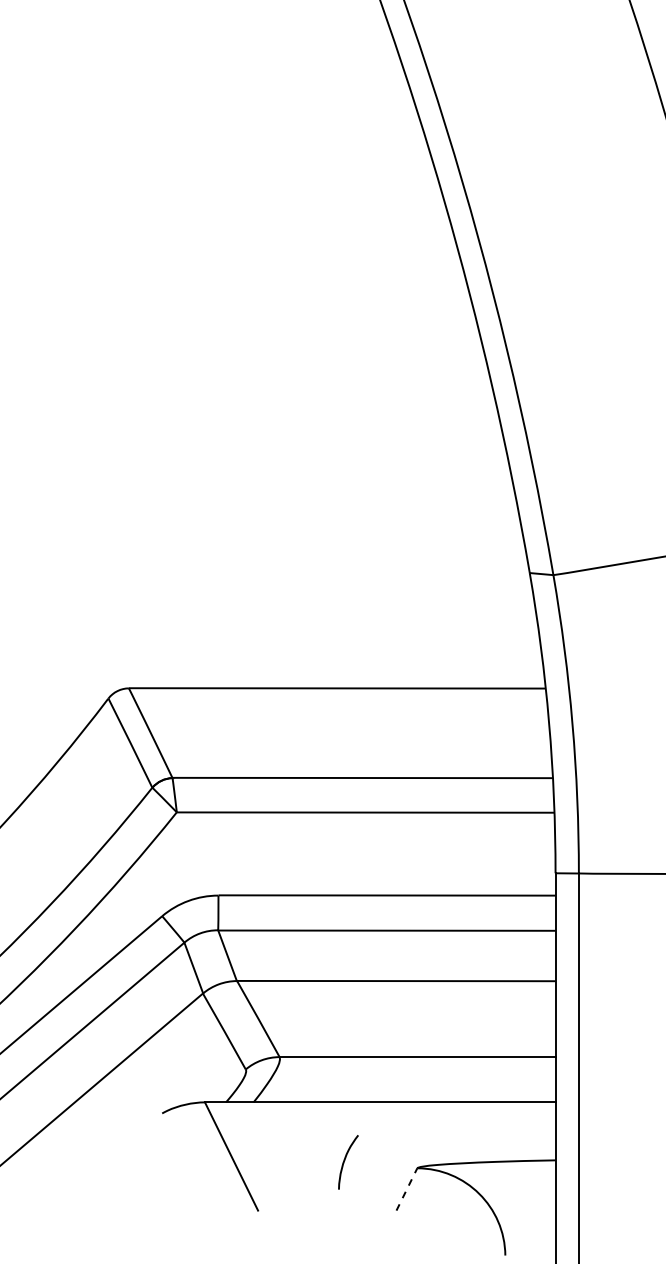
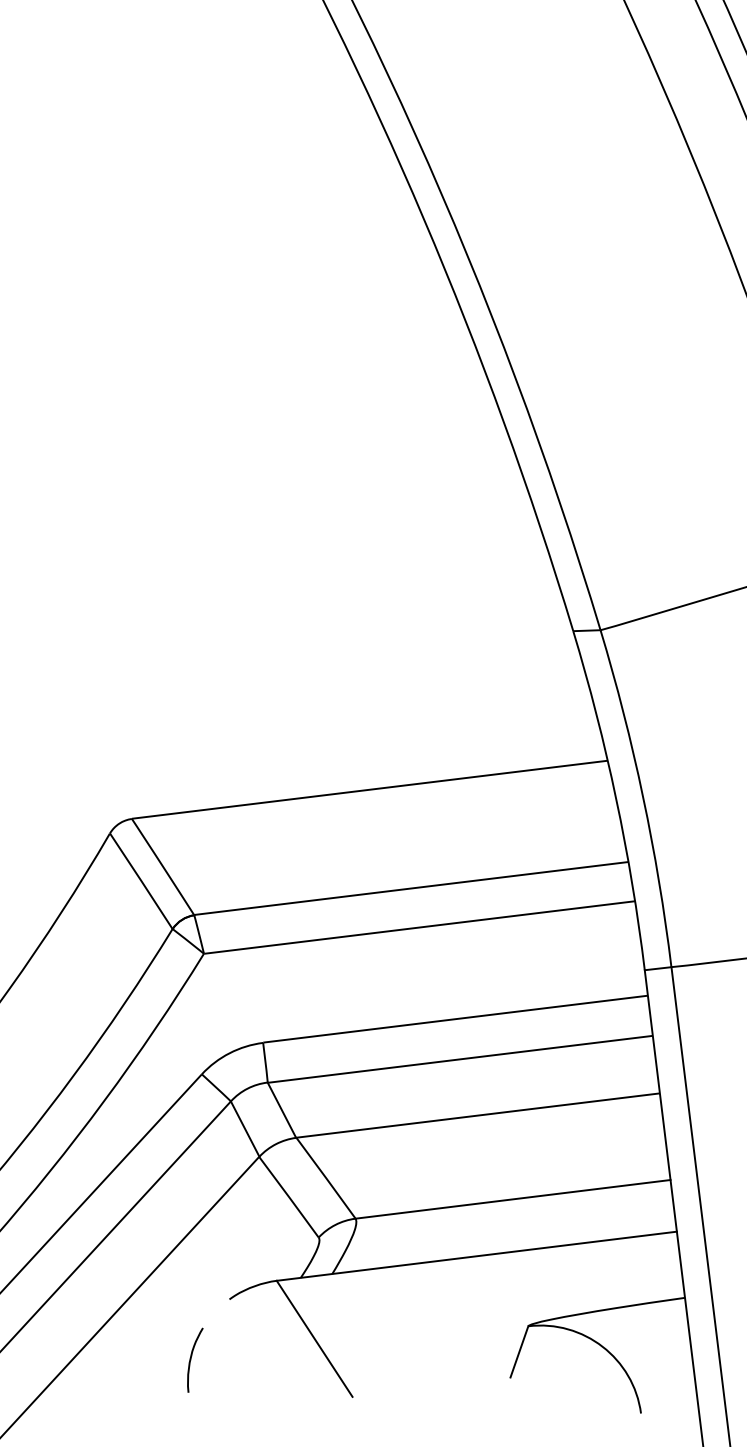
curve: (345, 1160) -> (191, 1358), moved
line: (406, 1189) -> (518, 1352), dashed -> solid

